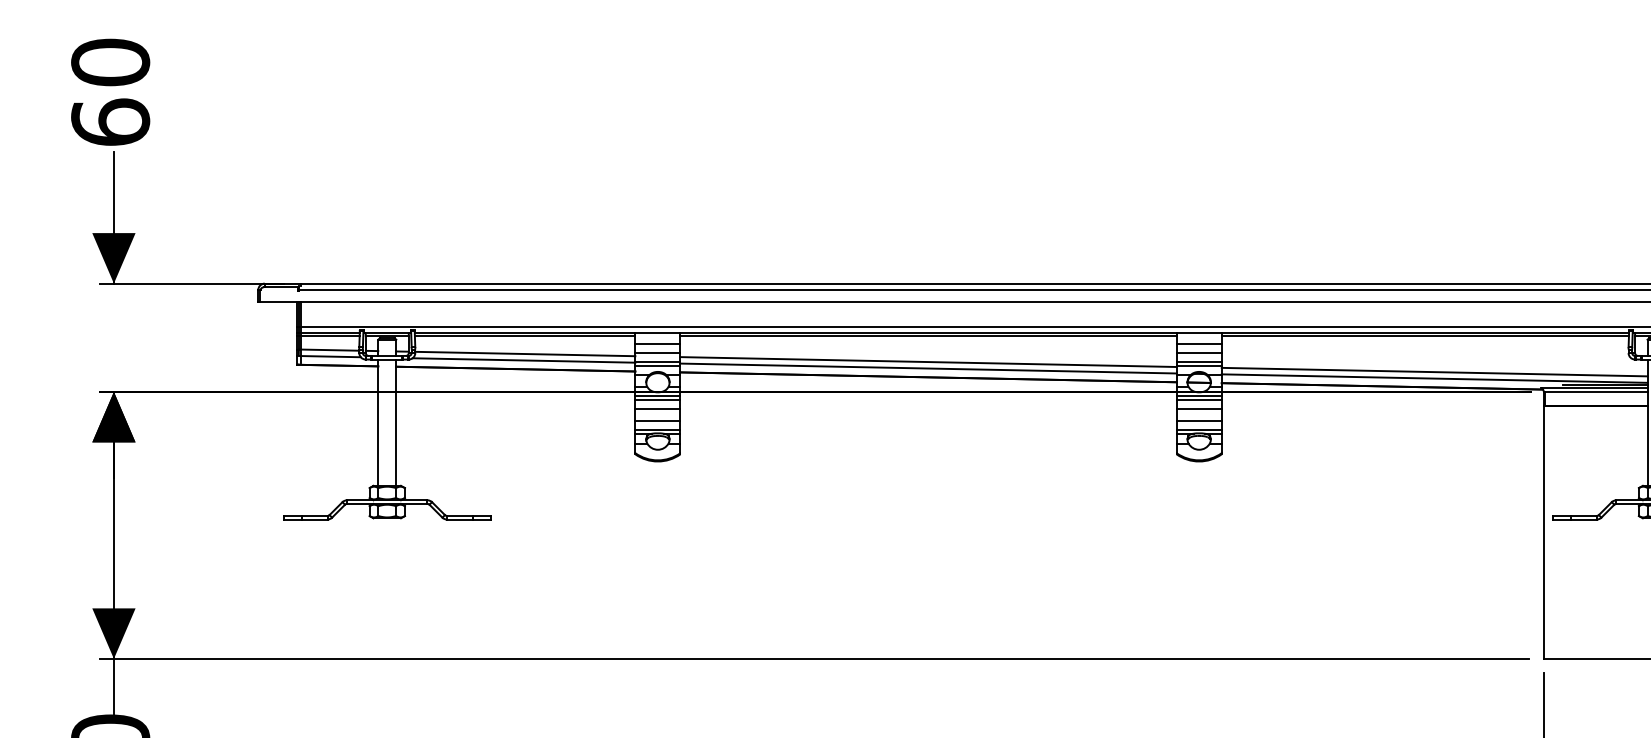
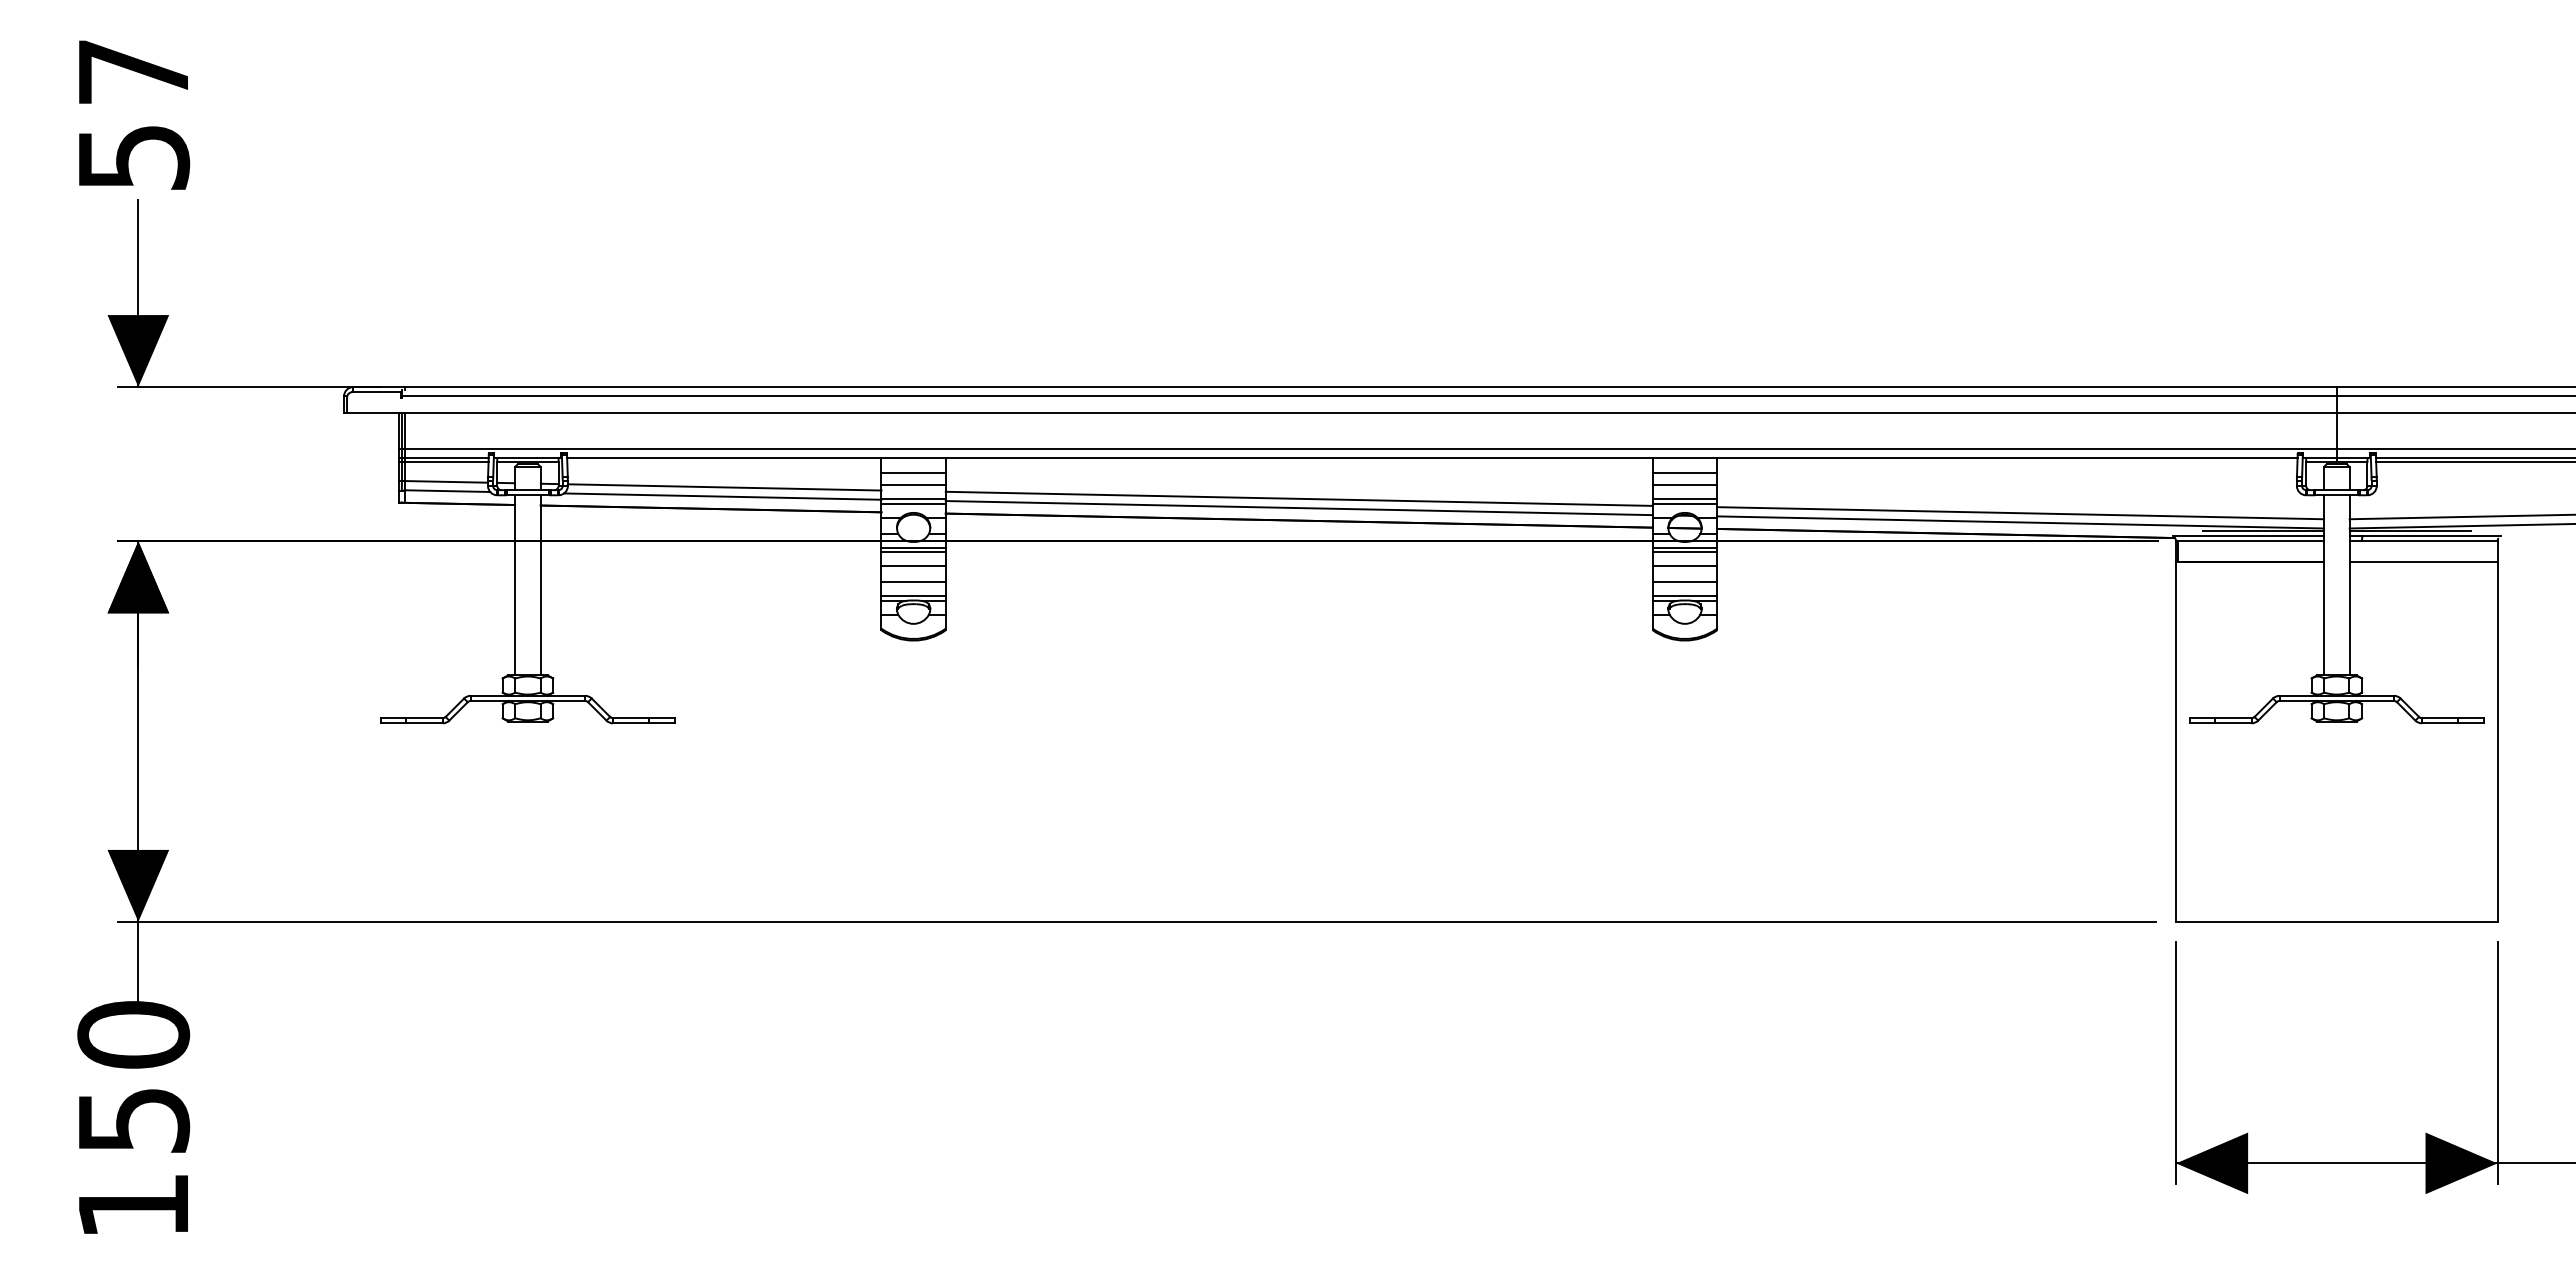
text: (110, 92) -> (133, 114), 60 -> 57
line: (525, 335) -> (724, 461), removed
line: (927, 335) -> (1298, 461), removed
line: (1425, 335) -> (2007, 461), removed

